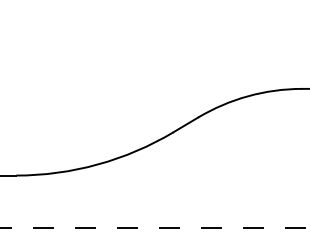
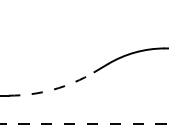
arc: (98, 164) -> (53, 89), solid -> dashed

